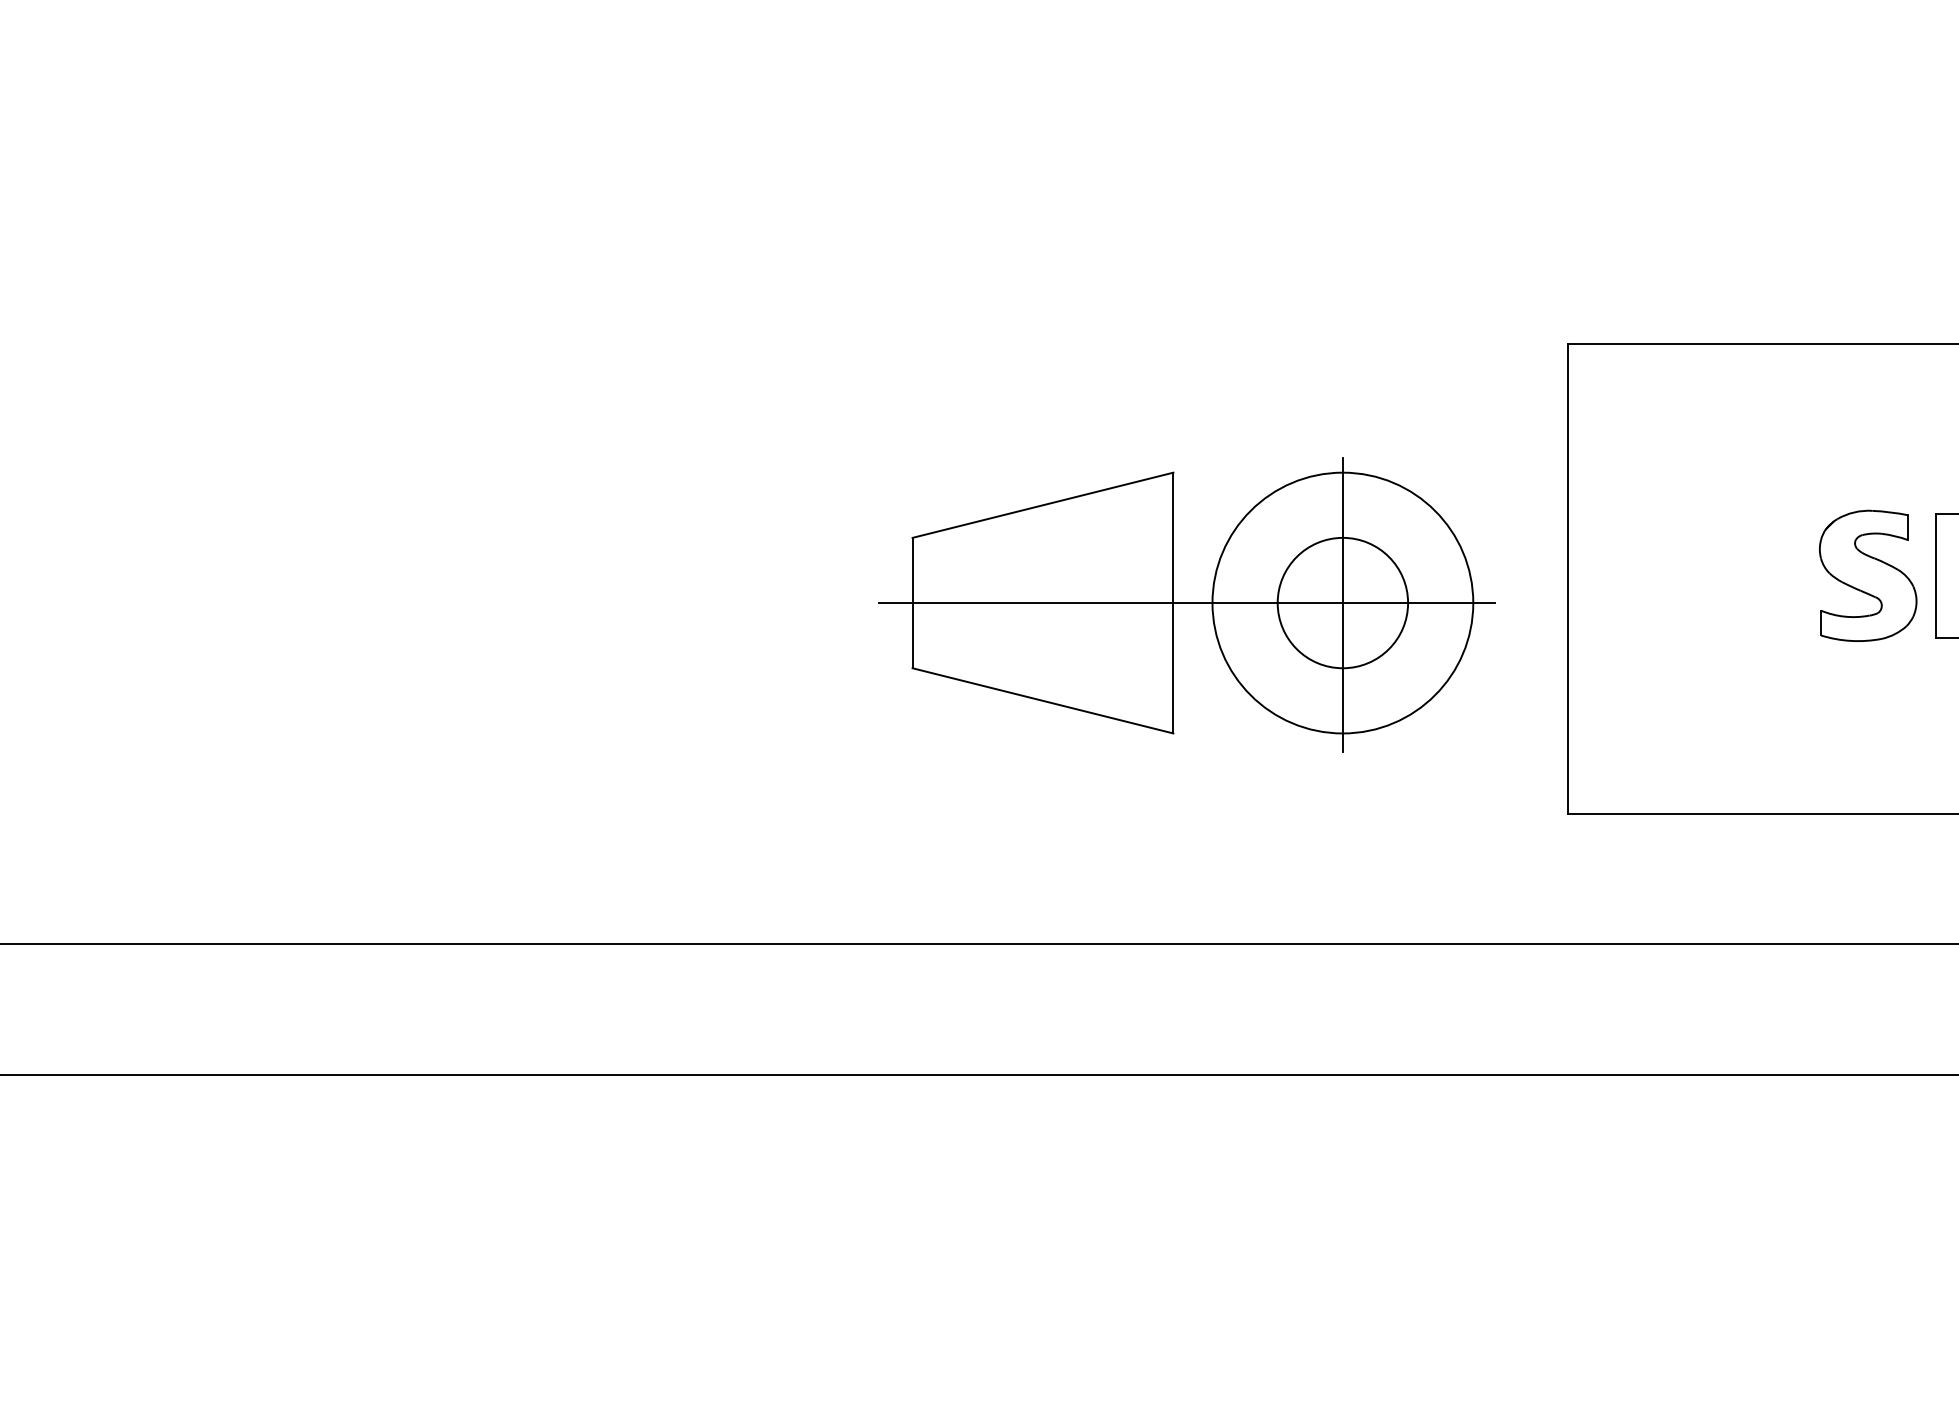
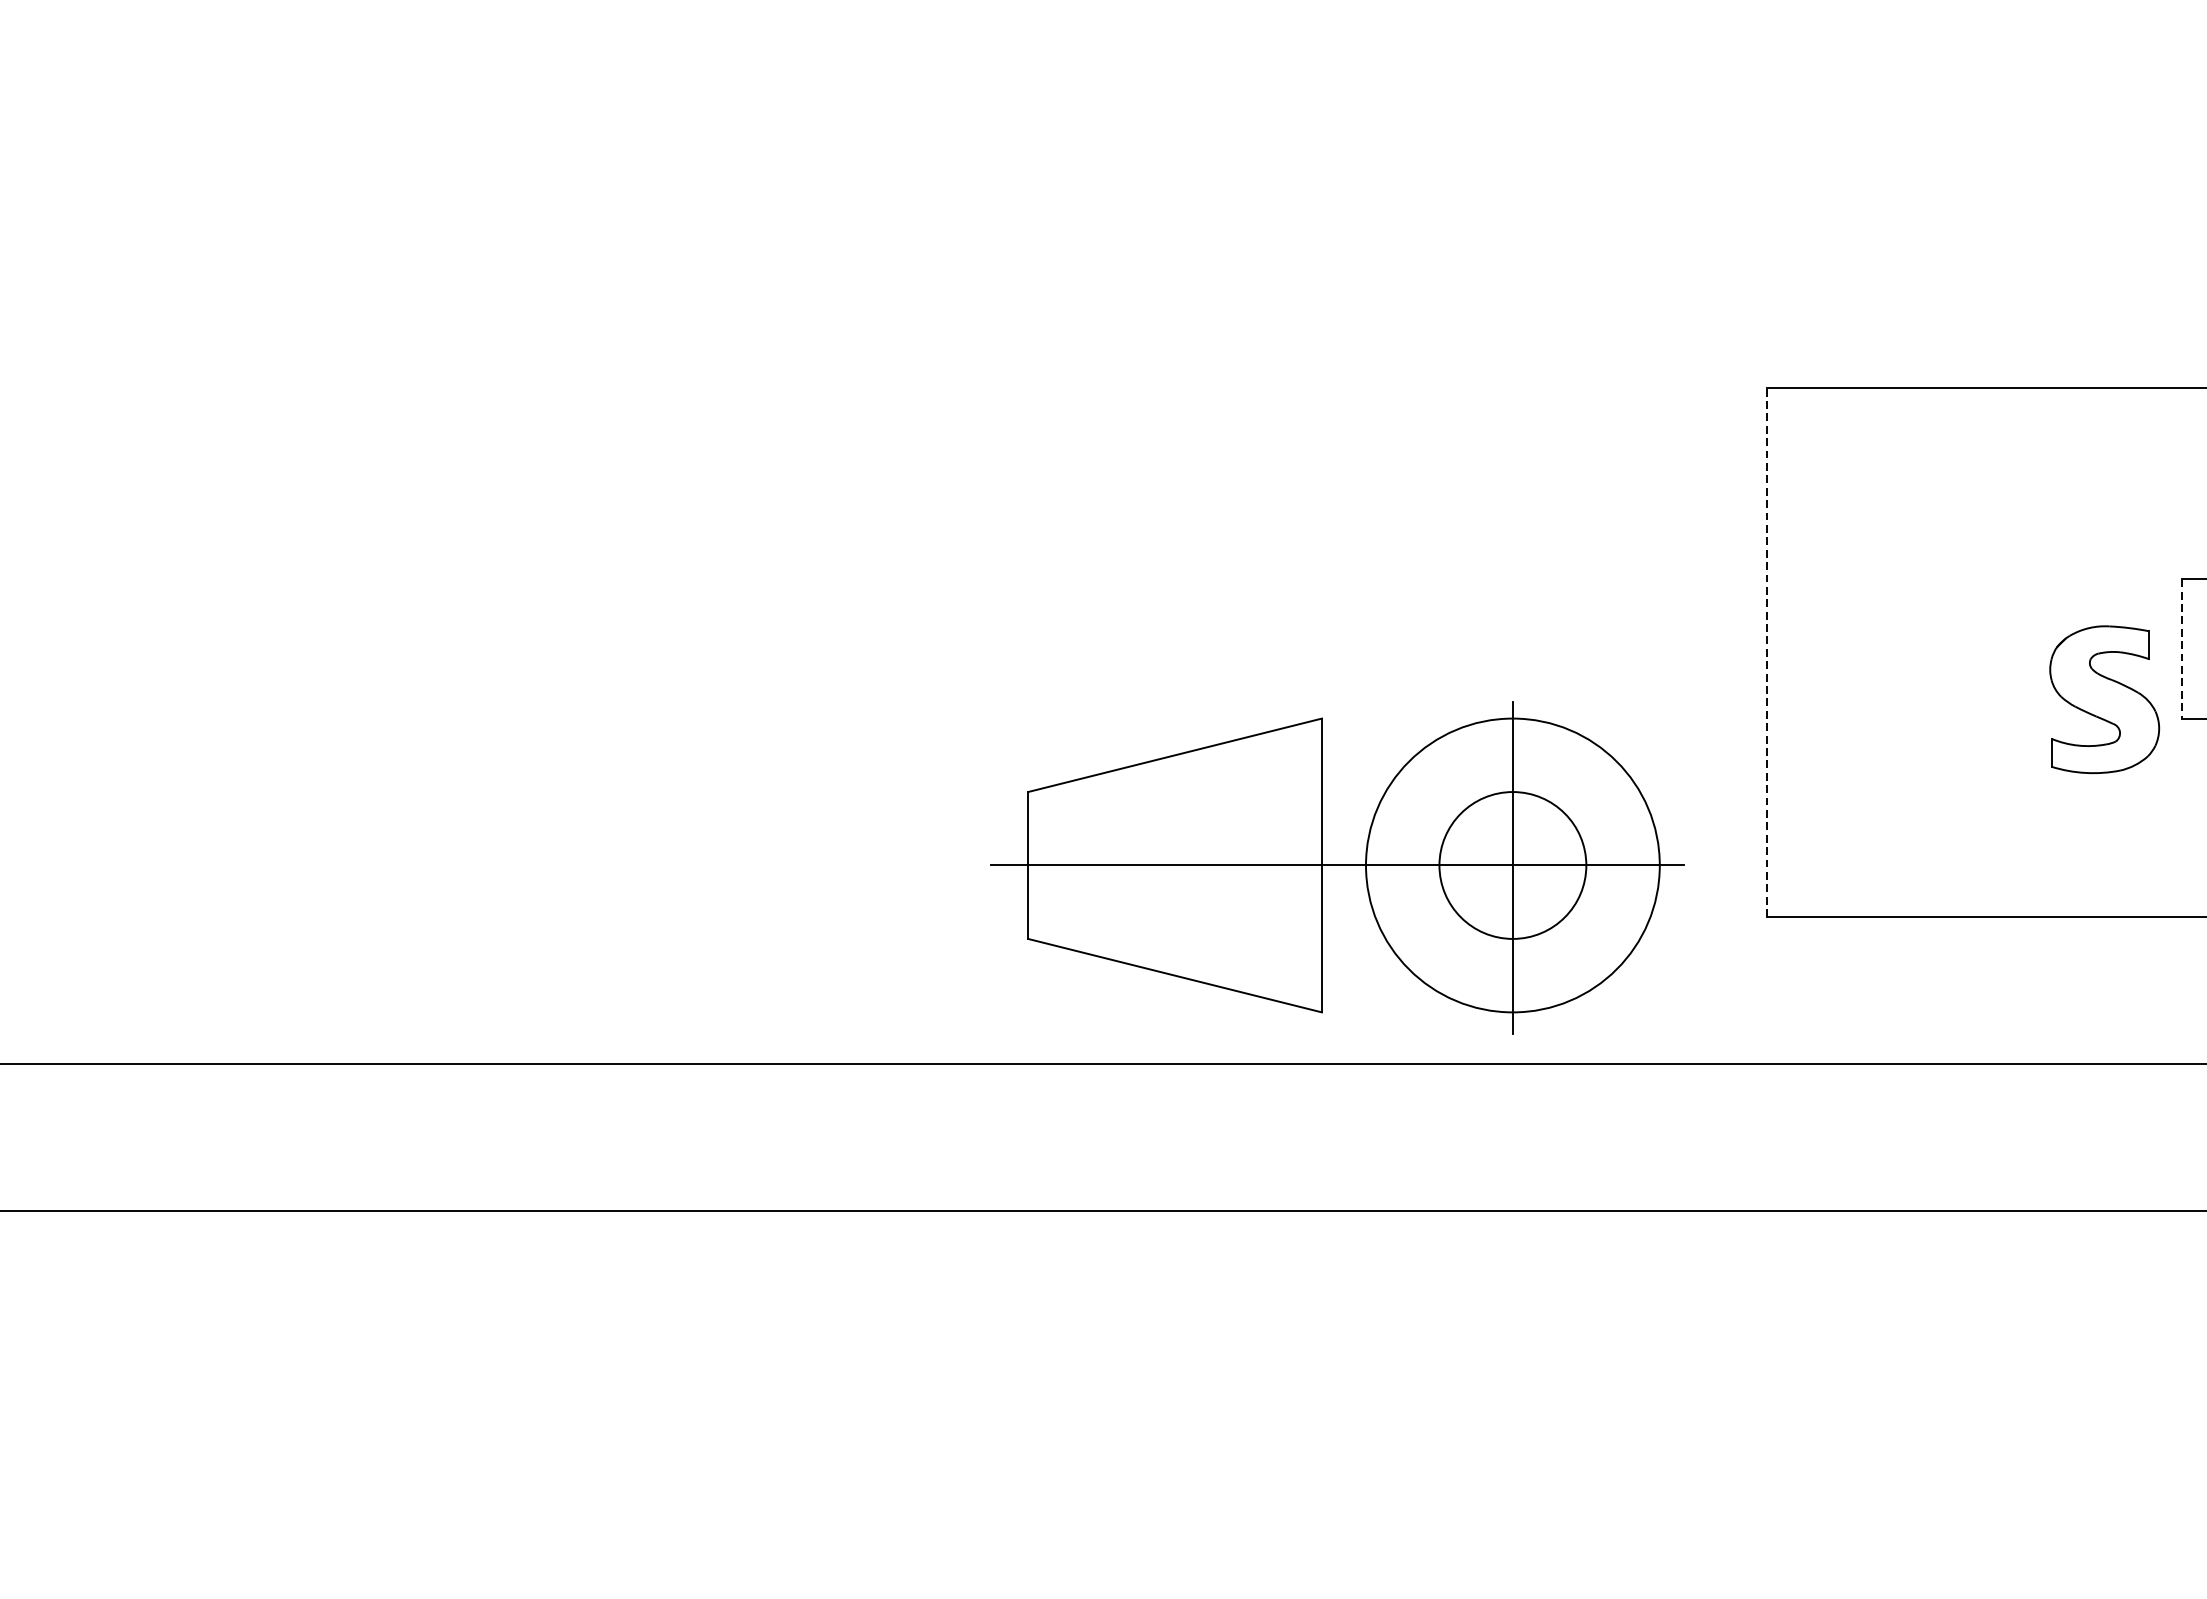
part: (1868, 575) -> (2105, 699), moved
line: (1936, 575) -> (2181, 648), solid -> dashed
line: (1568, 579) -> (1767, 653), solid -> dashed
part: (1186, 604) -> (1336, 867), moved

